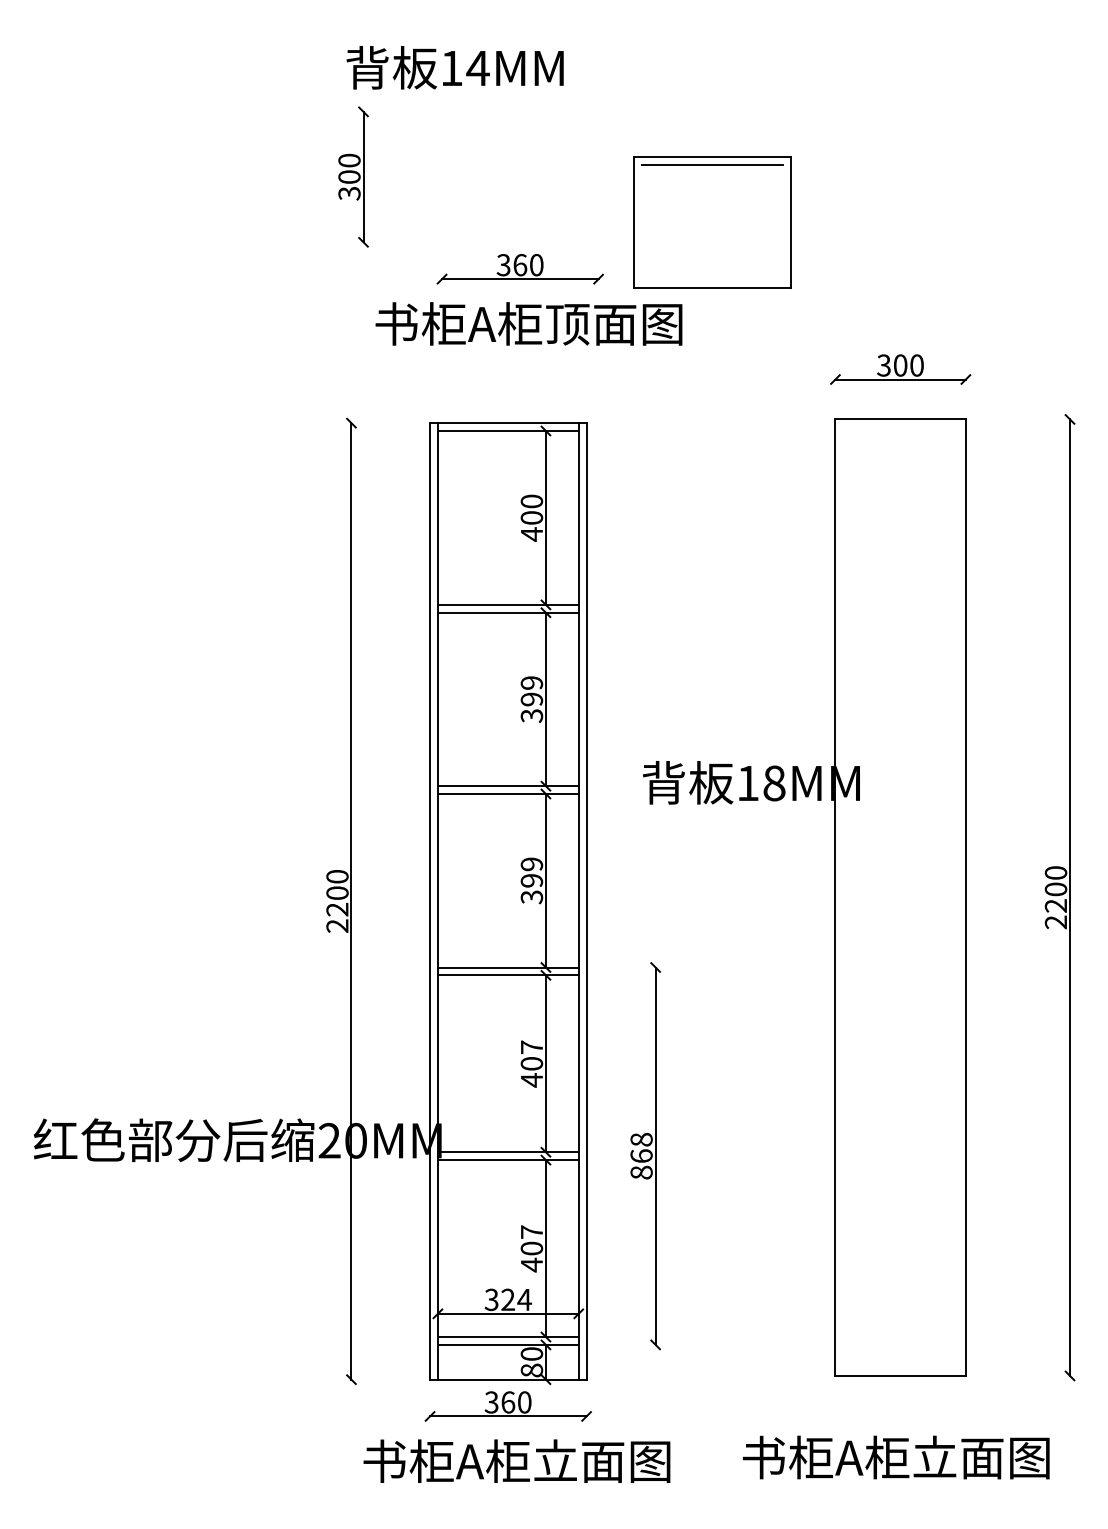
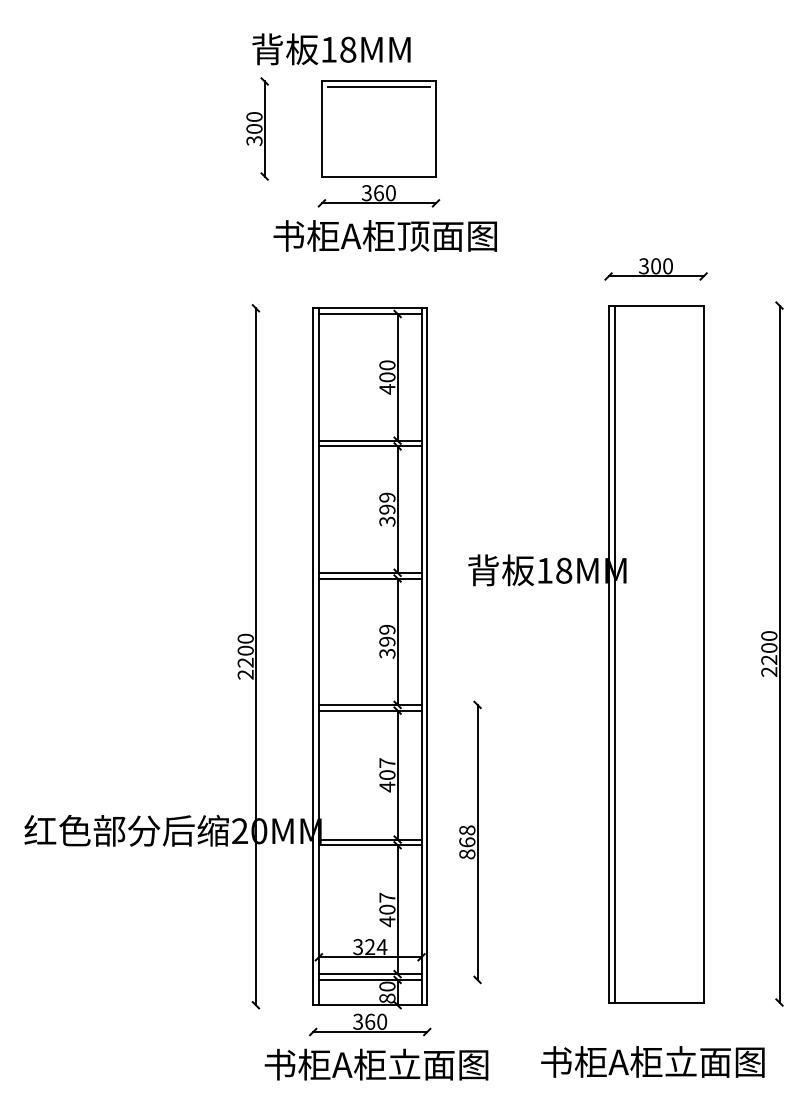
text: (477, 68) -> (347, 49), 14MM -> 18MM
part: (711, 221) -> (378, 128), moved
line: (843, 896) -> (614, 653), added

